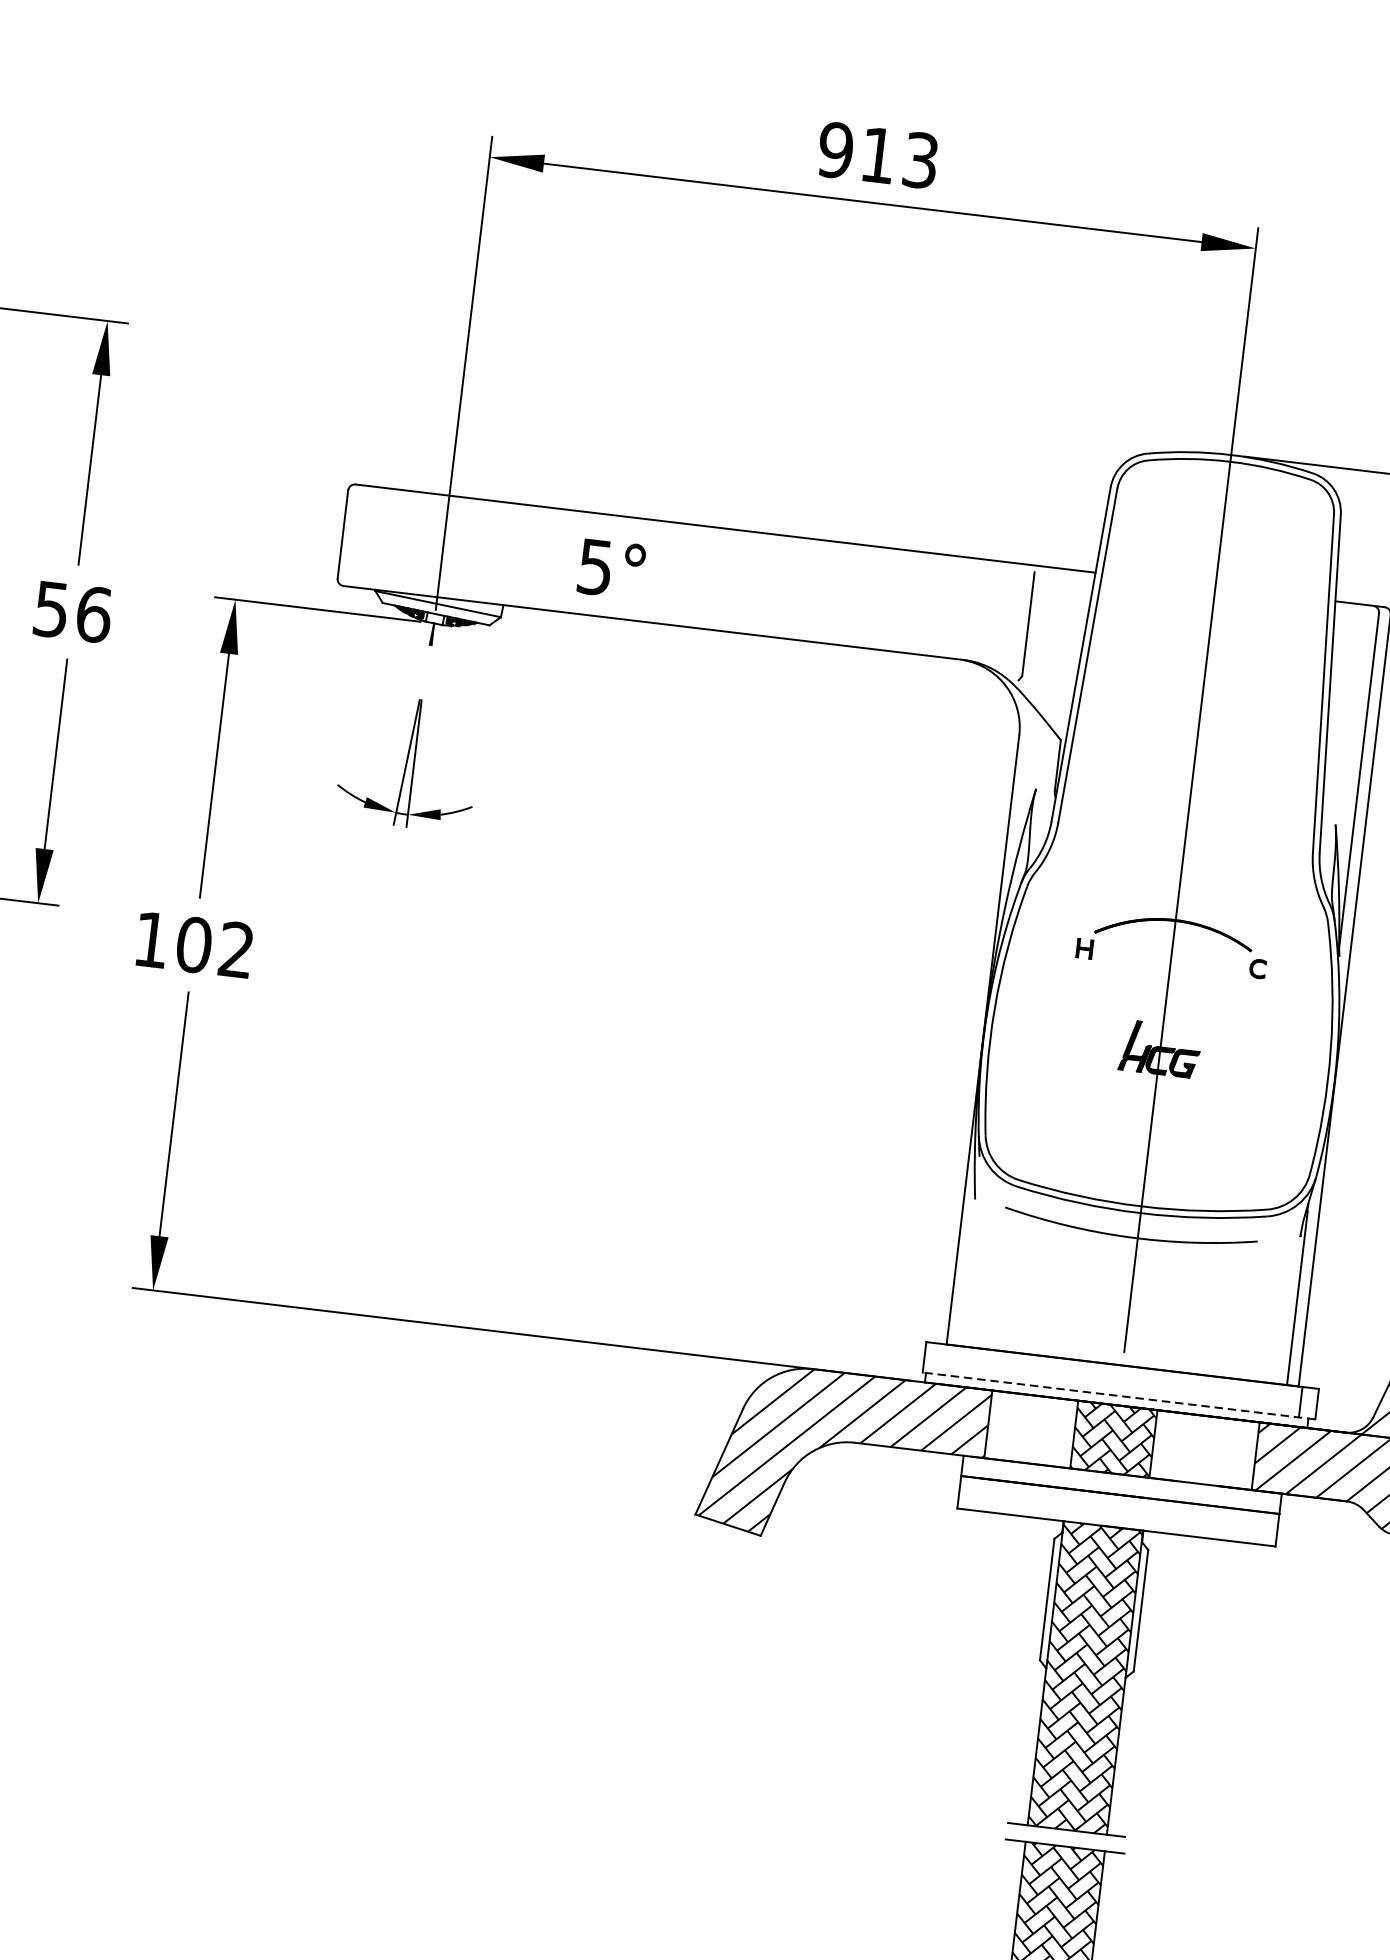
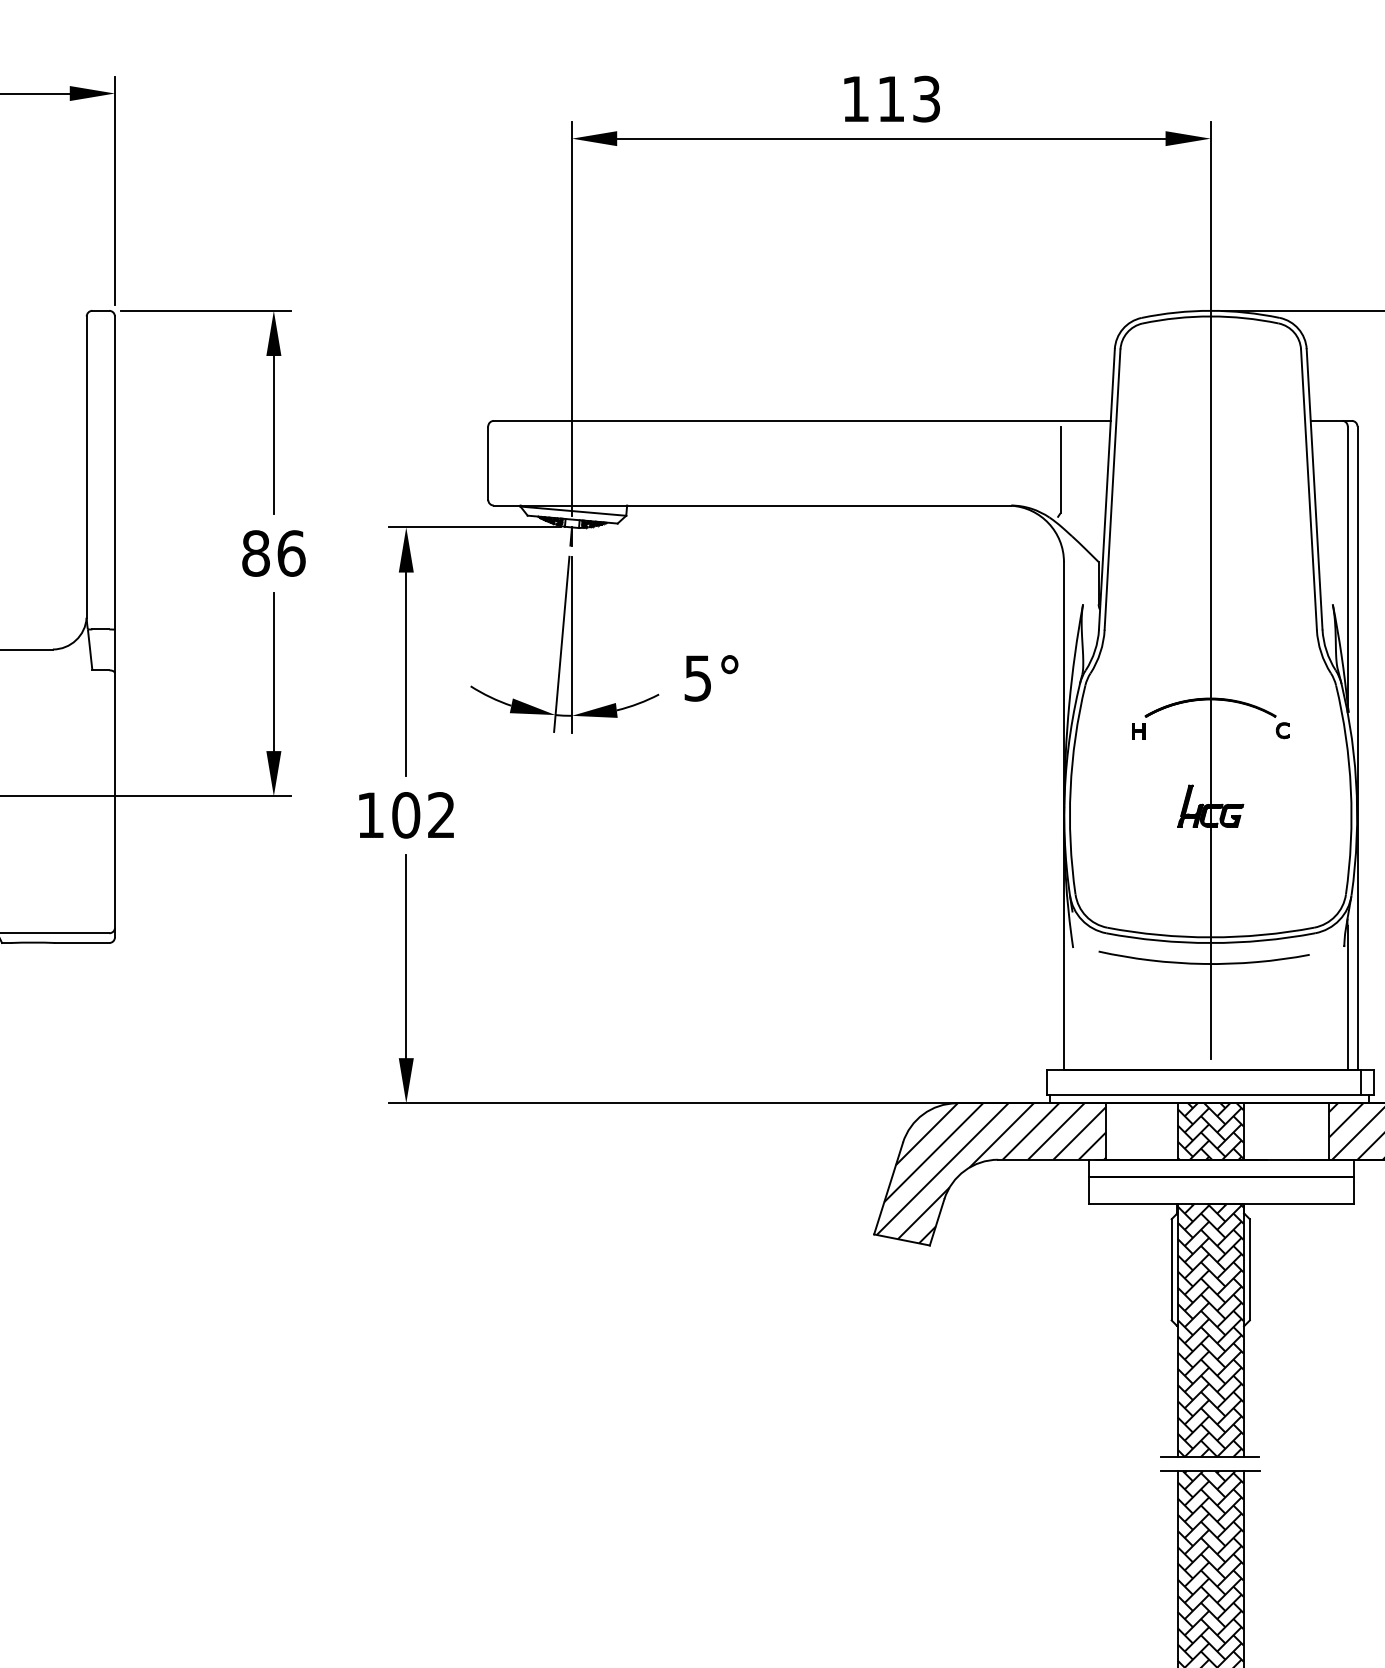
text: (835, 149) -> (855, 98), 913 -> 113
text: (611, 569) -> (711, 678), moved
text: (50, 609) -> (255, 553), 56 -> 86
part: (408, 762) -> (564, 644), size x1.67
line: (1118, 1396) -> (1210, 1095), dashed -> solid

